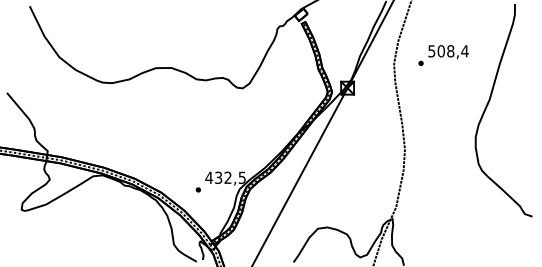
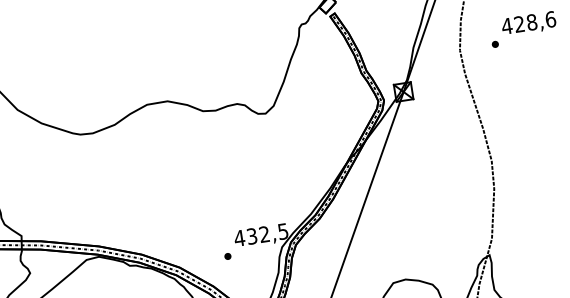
text: (447, 51) -> (527, 23), 508,4 -> 428,6

